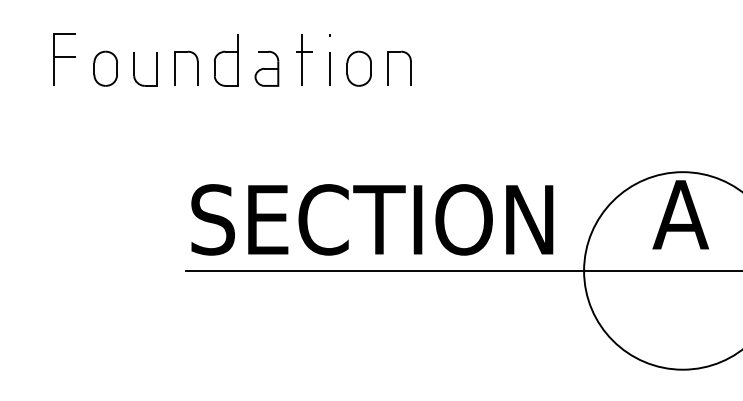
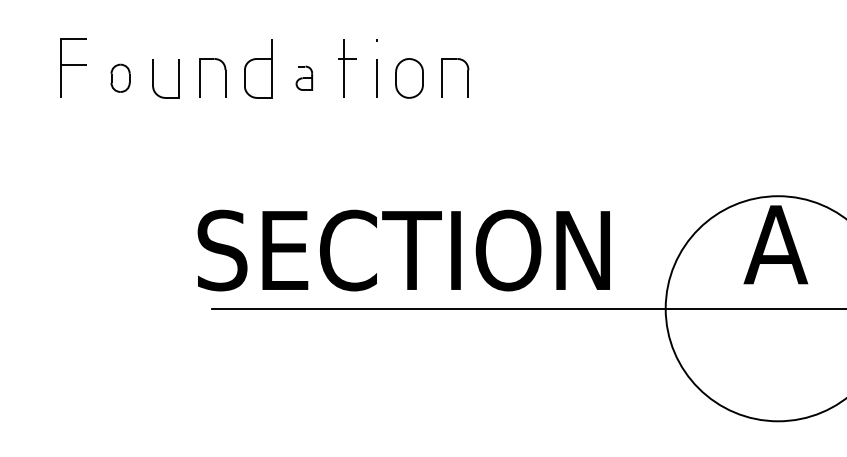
part: (105, 68) -> (120, 78), size x0.7
part: (266, 68) -> (303, 78), size x0.6
text: (372, 219) -> (404, 250), moved

